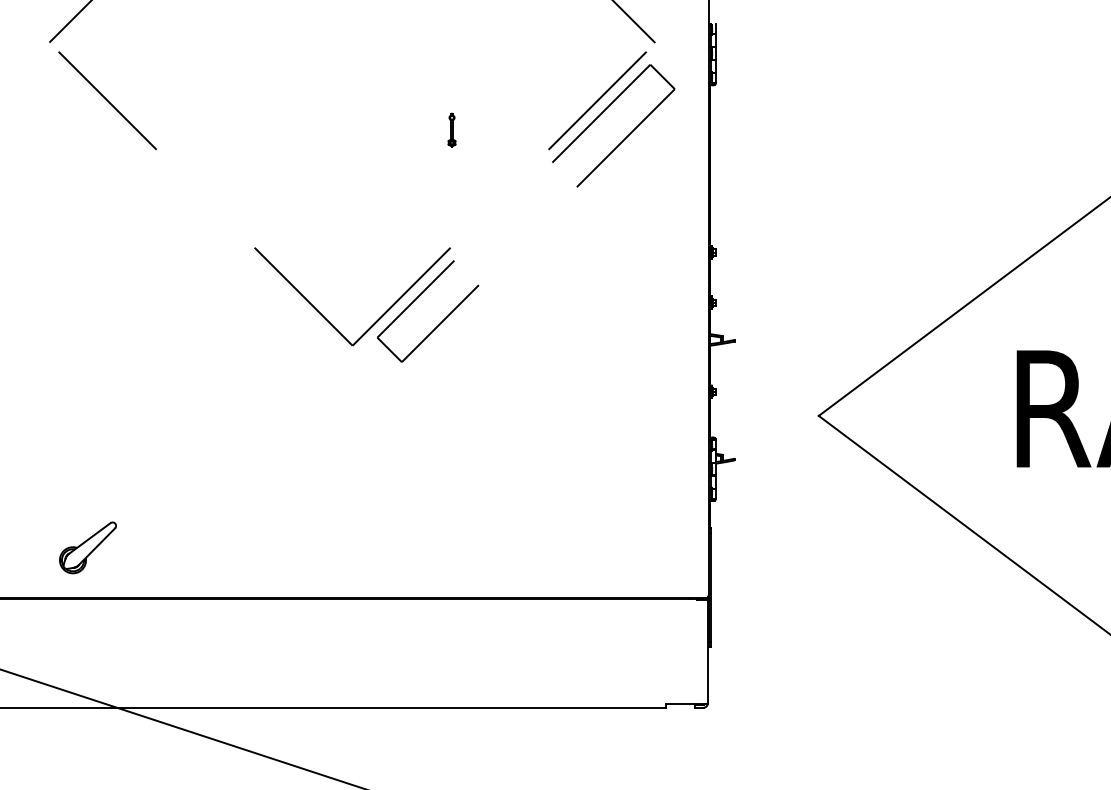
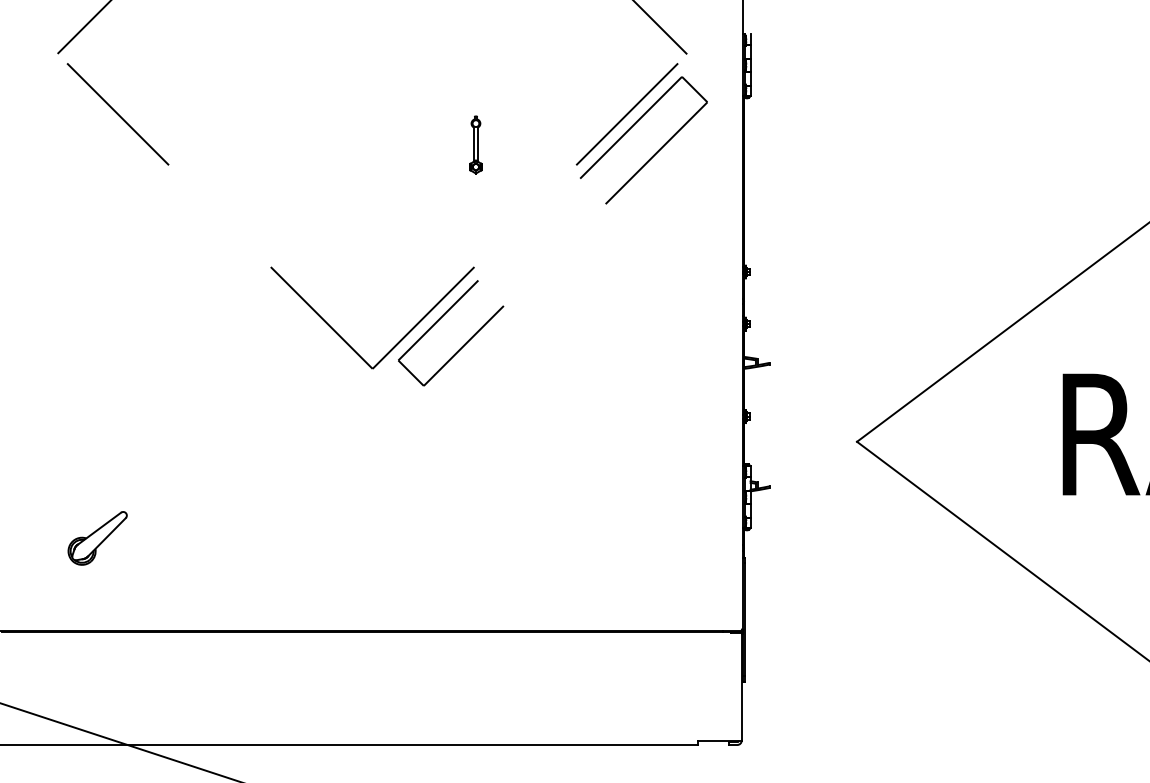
part: (451, 129) -> (475, 144), size x1.67
part: (87, 547) -> (97, 538), moved

